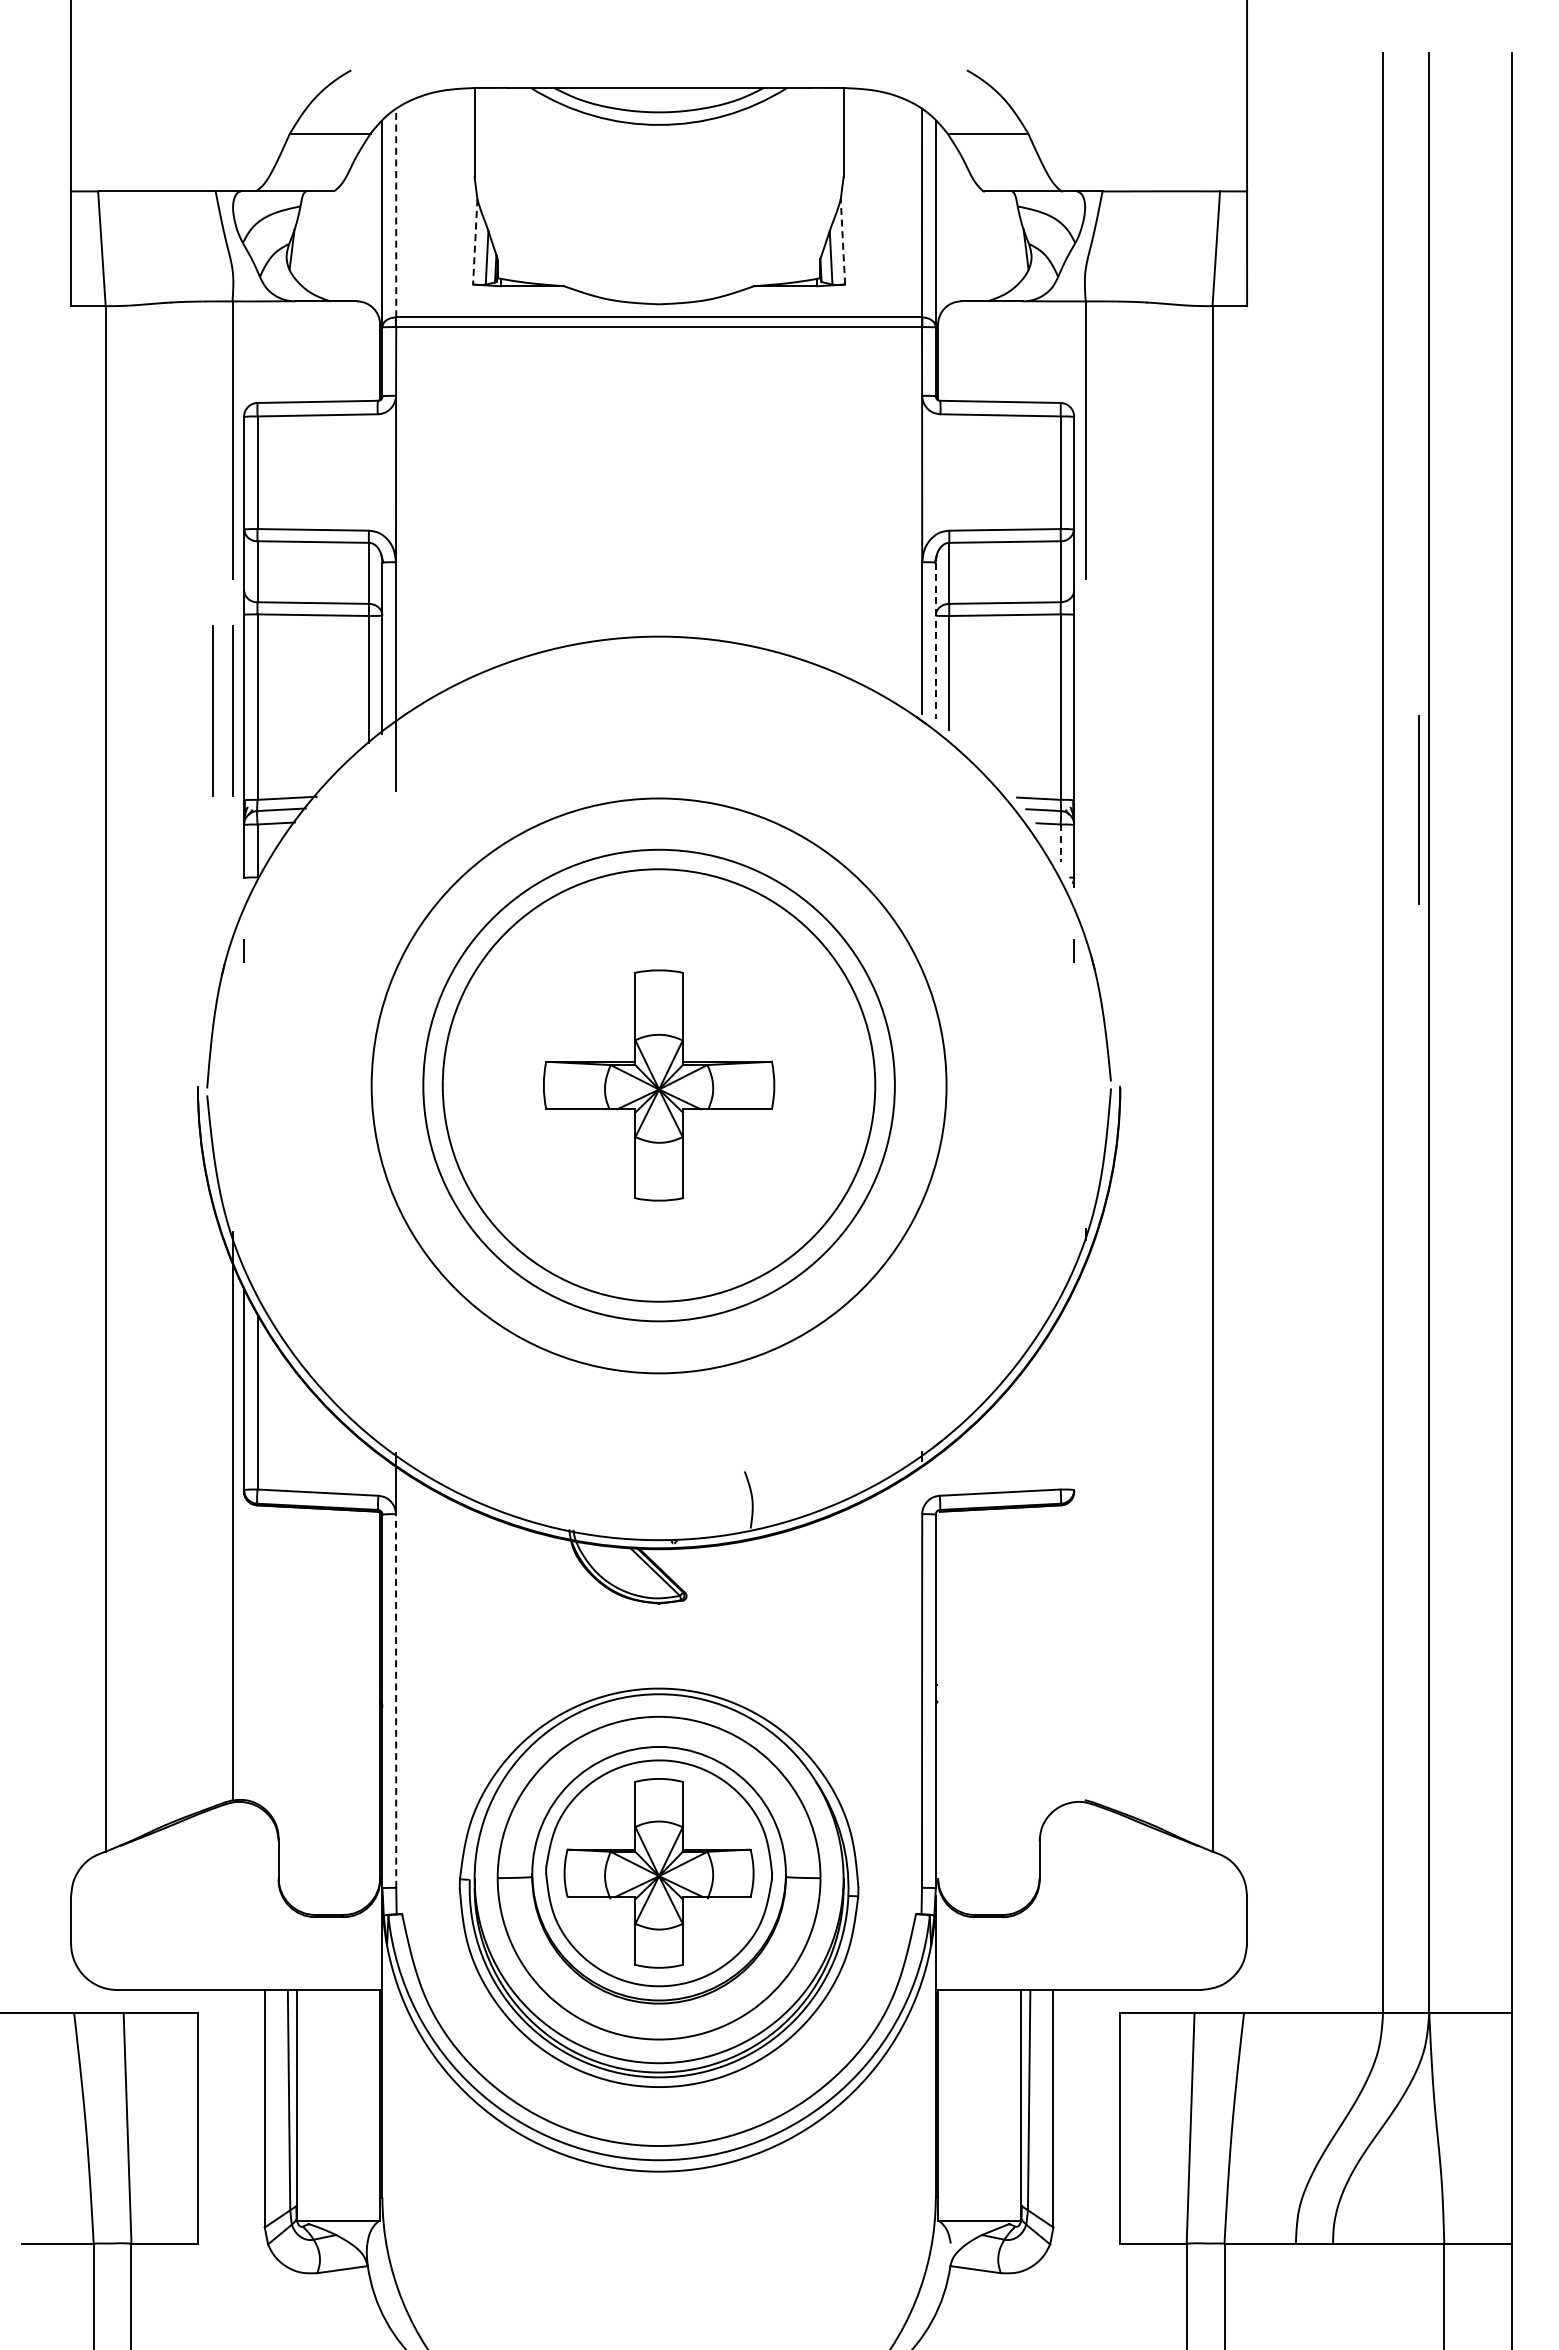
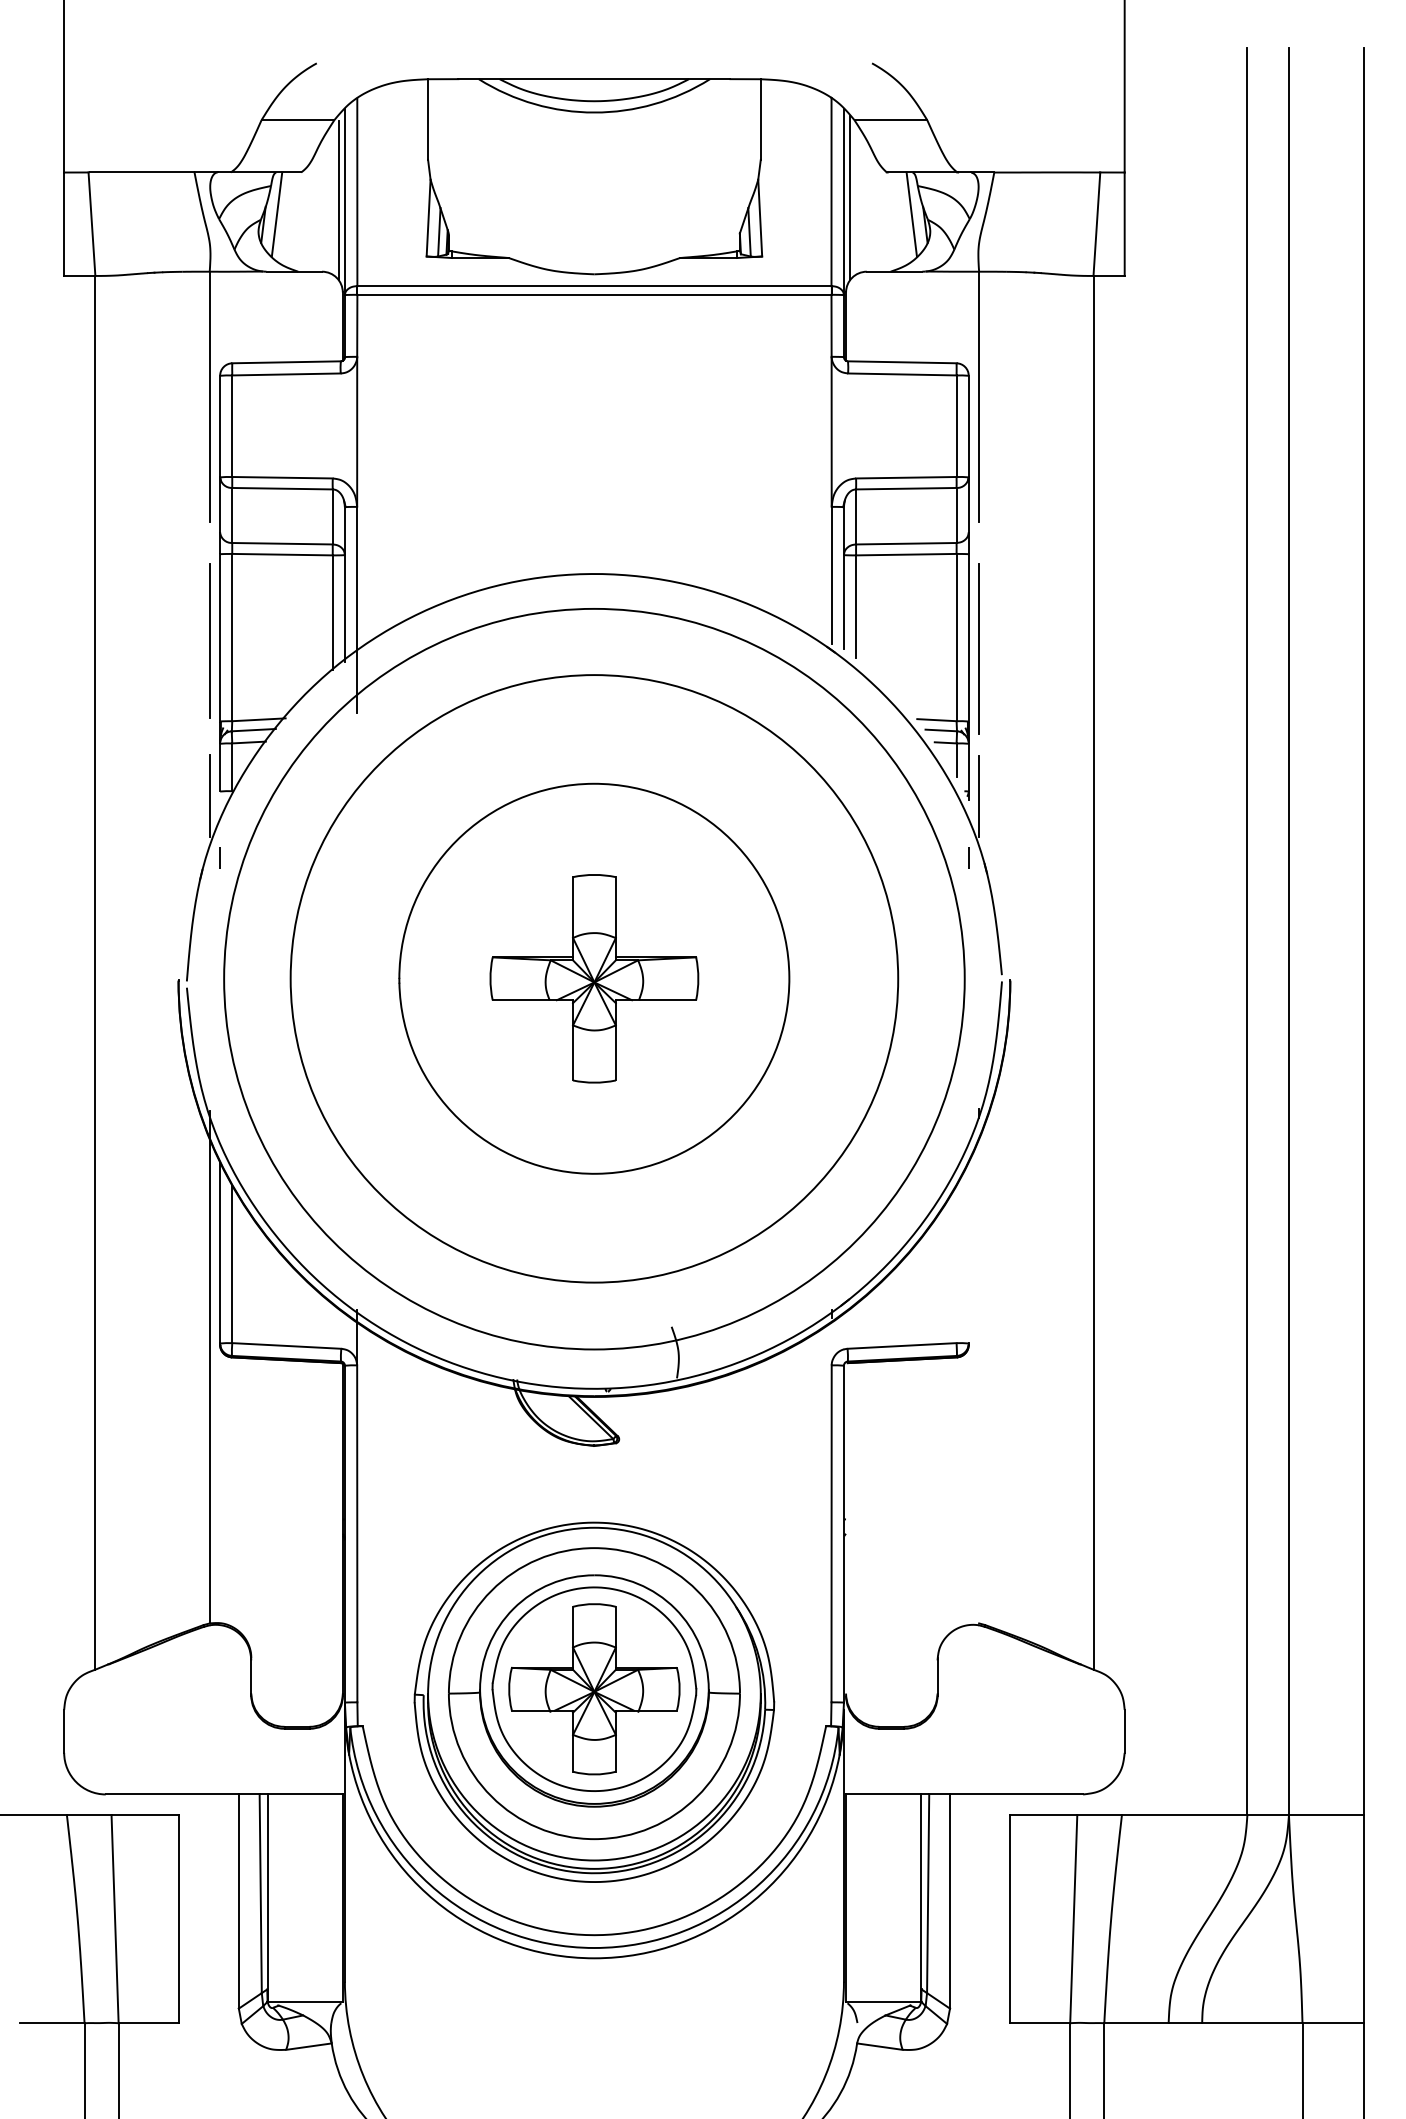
line: (396, 213) -> (357, 192), dashed -> solid
line: (942, 219) -> (849, 197), added
line: (375, 221) -> (338, 199), added
line: (306, 237) -> (276, 214), added
line: (1010, 237) -> (911, 214), added
line: (475, 241) -> (428, 217), dashed -> solid
line: (842, 241) -> (759, 217), dashed -> solid
line: (935, 641) -> (843, 578), dashed -> solid
line: (212, 710) -> (191, 640), removed
line: (1418, 809) -> (978, 648), moved
line: (1060, 843) -> (956, 760), dashed -> solid
line: (232, 881) -> (209, 794), added
line: (1085, 882) -> (978, 795), added
circle: (658, 1085) -> (593, 978), size x1.43
circle: (658, 1085) -> (593, 978), size x1.43
line: (396, 1701) -> (357, 1534), dashed -> solid

